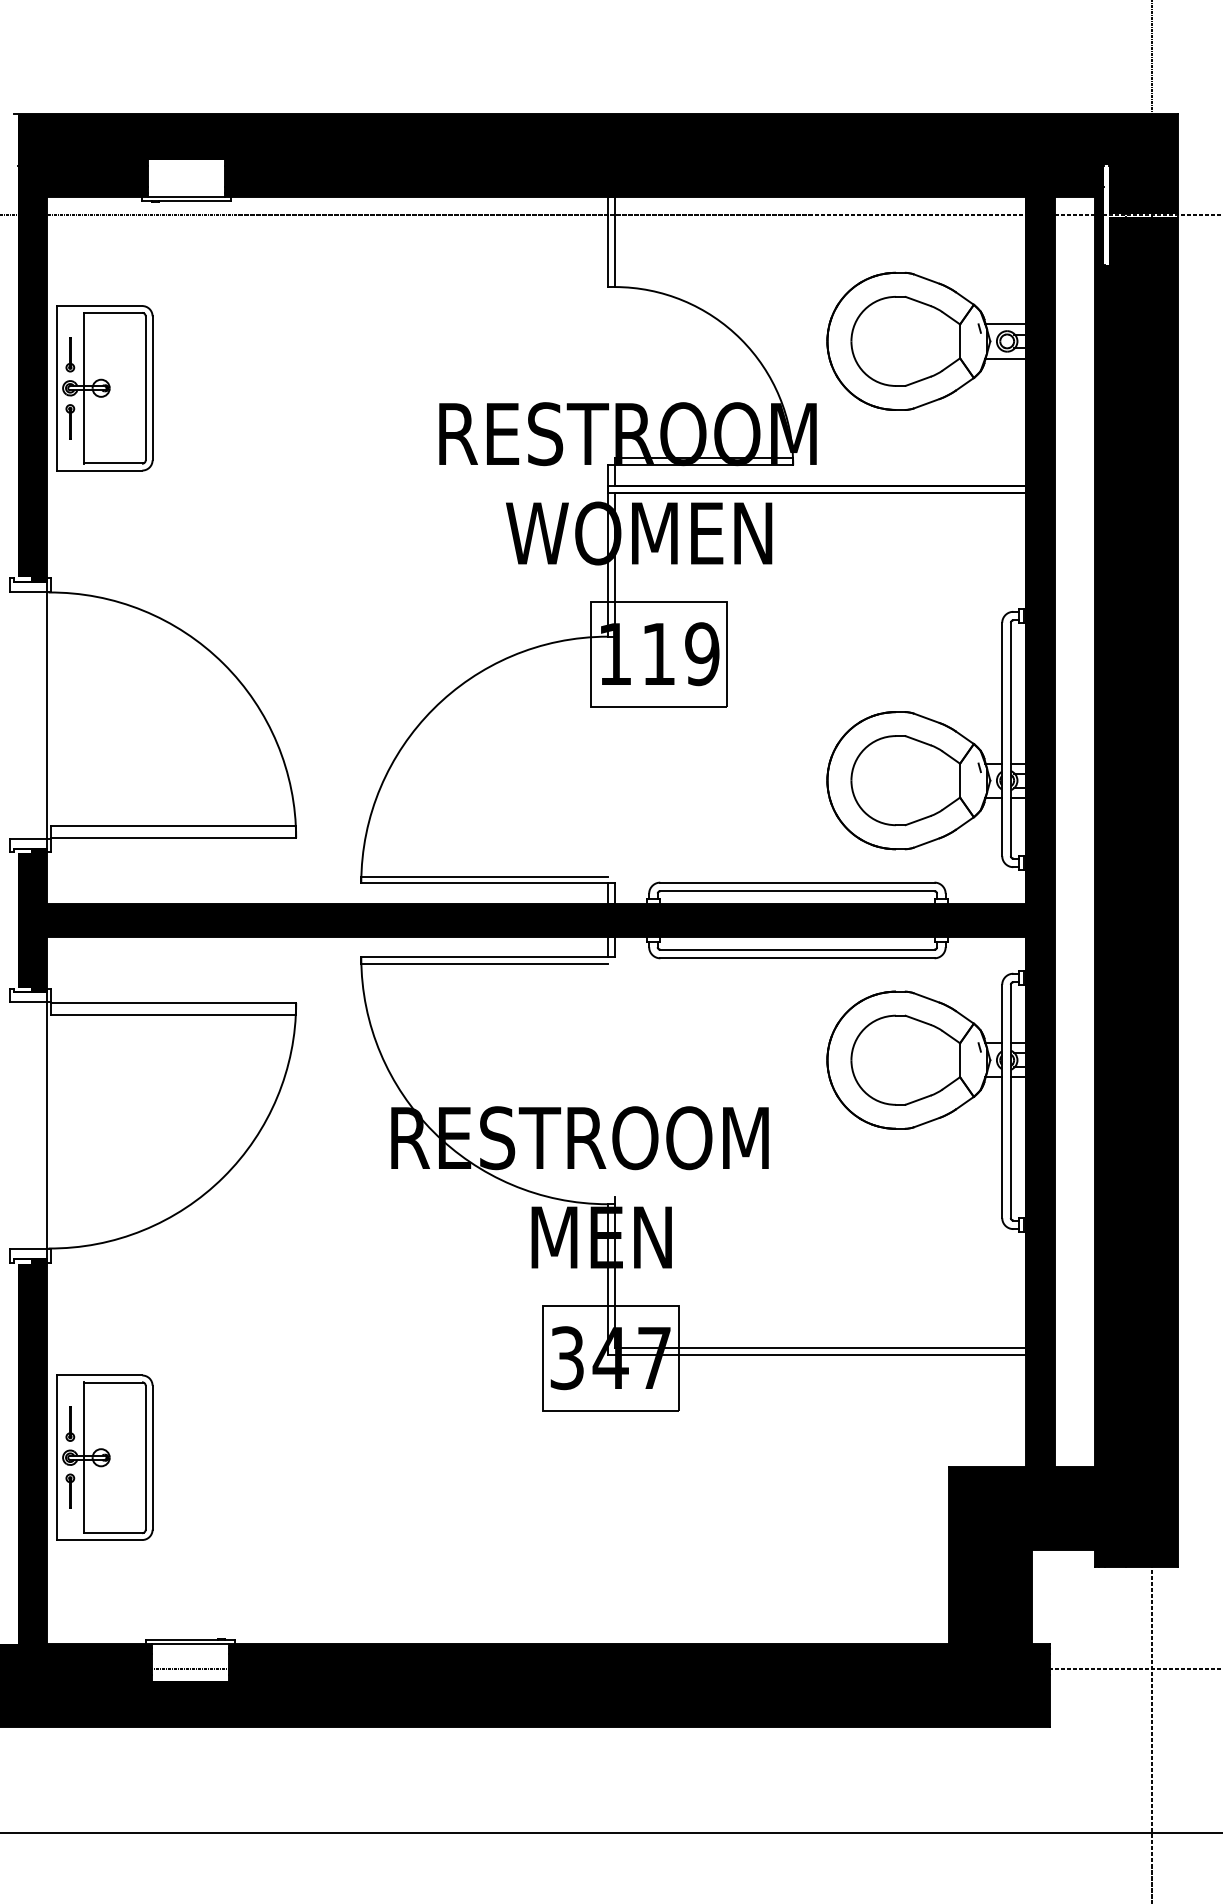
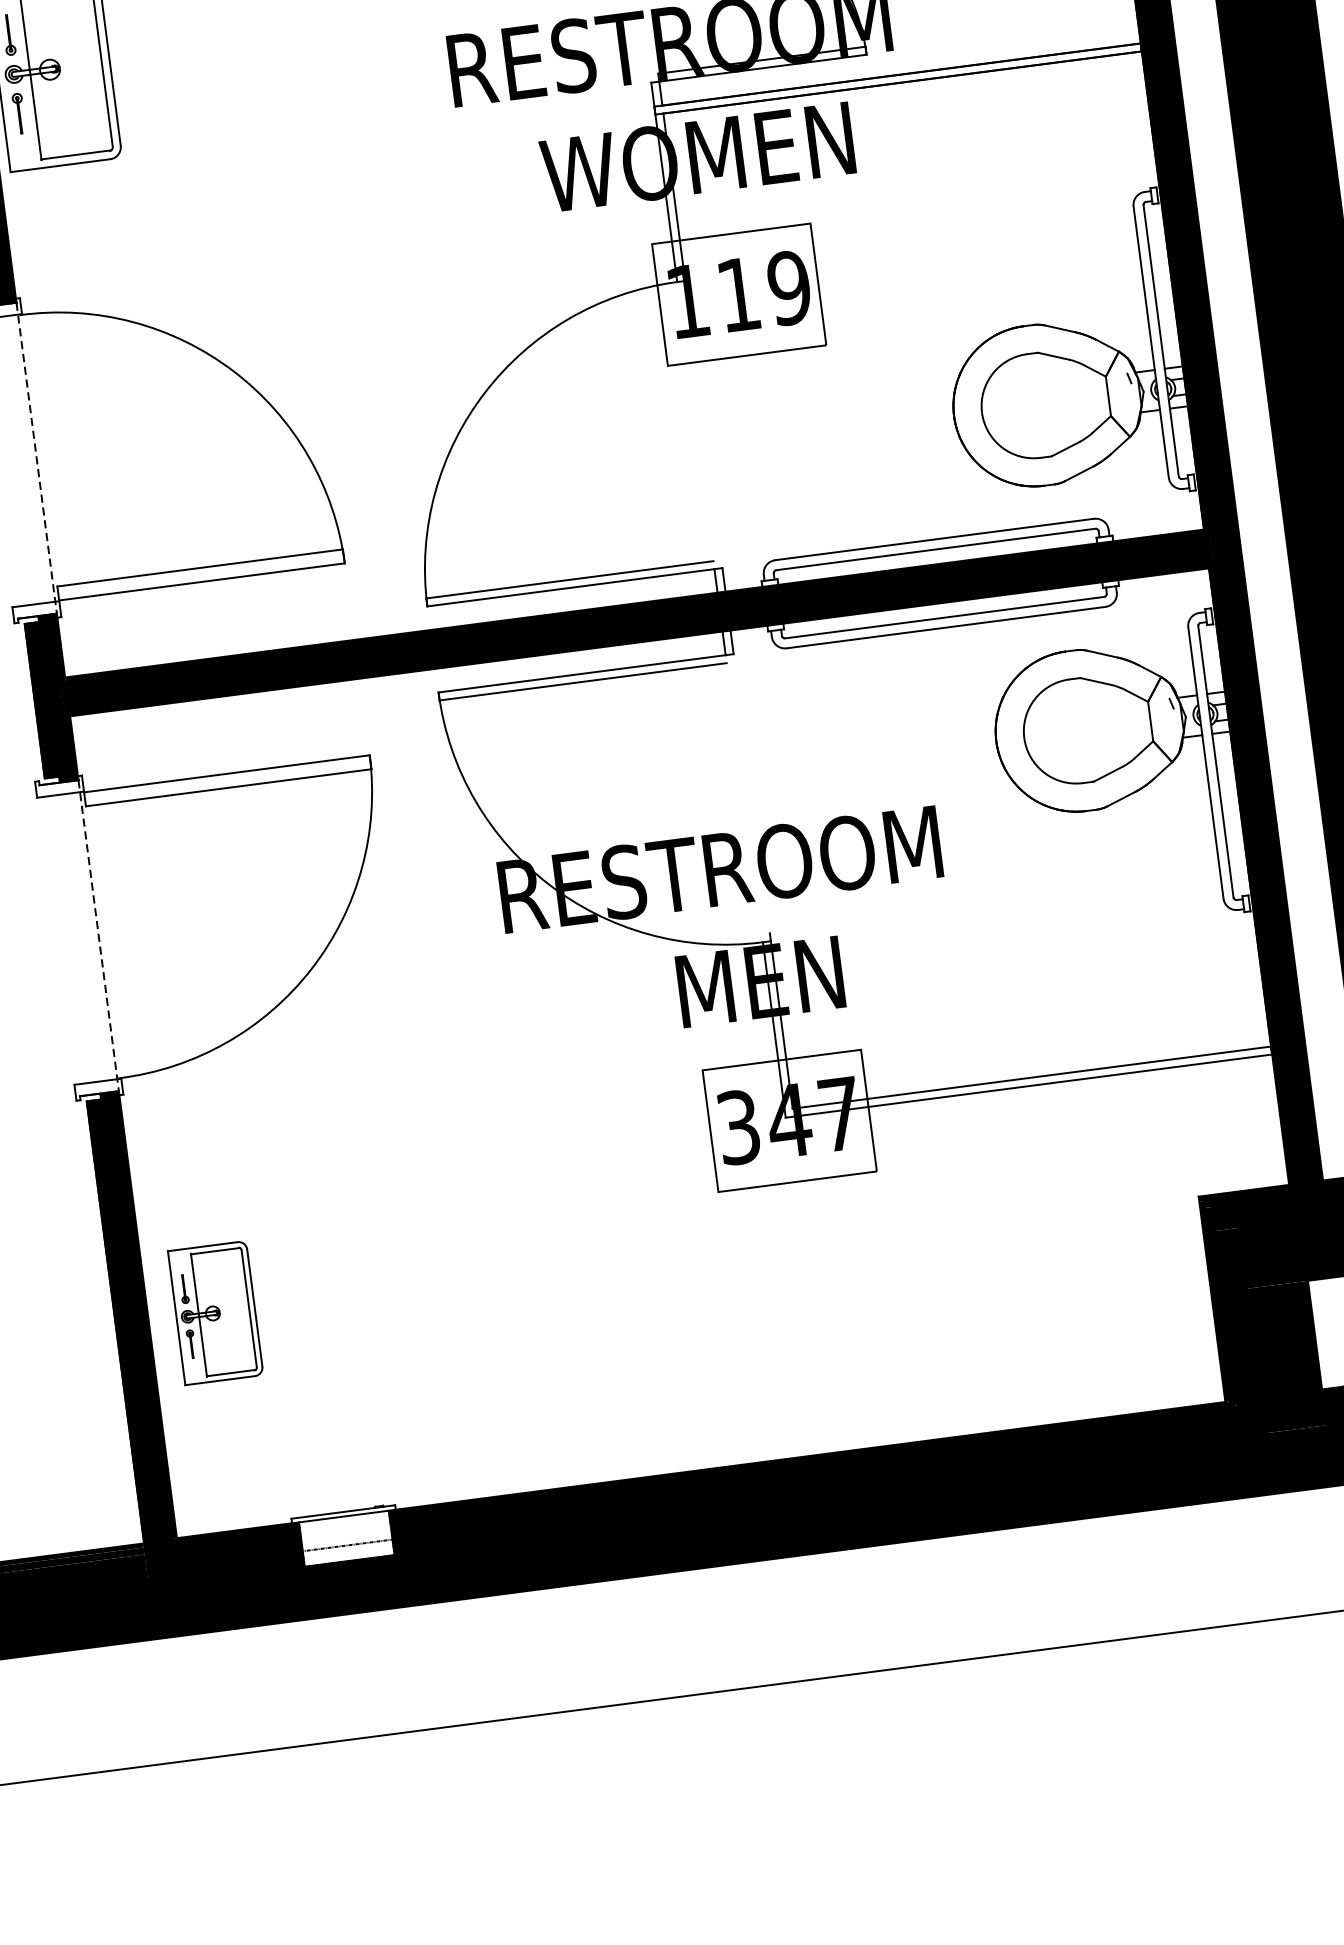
line: (47, 715) -> (37, 458), solid -> dashed
line: (47, 1125) -> (98, 935), solid -> dashed
part: (104, 1457) -> (215, 1312), size x0.7

